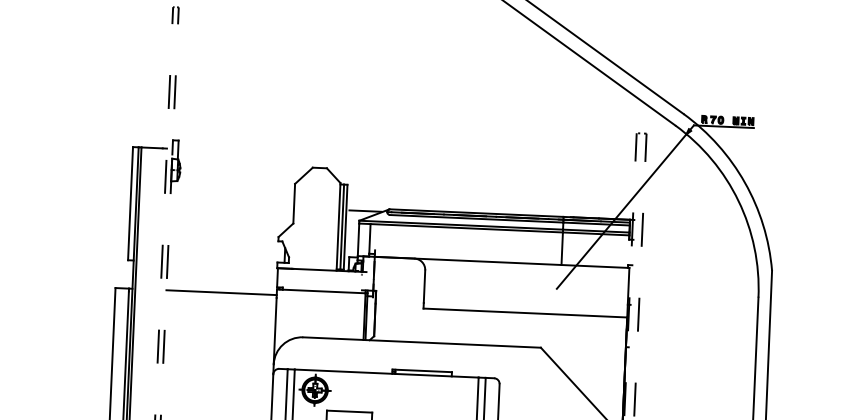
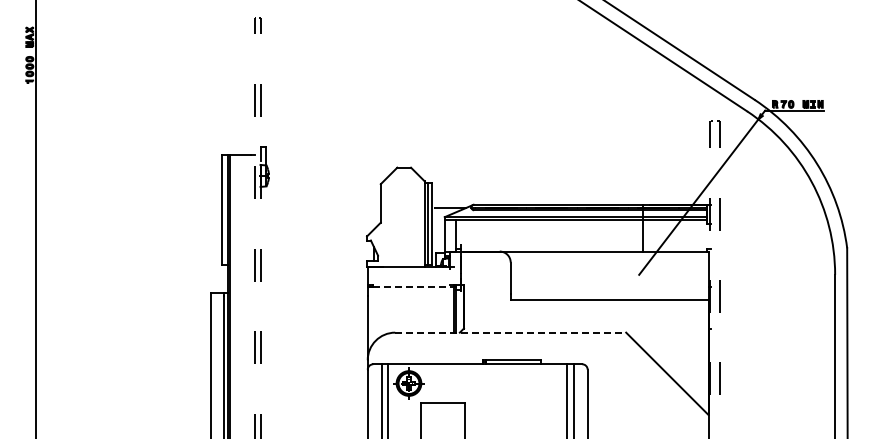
line: (325, 291) -> (414, 287), solid -> dashed
line: (220, 292) -> (313, 292), removed
line: (422, 342) -> (511, 332), solid -> dashed

